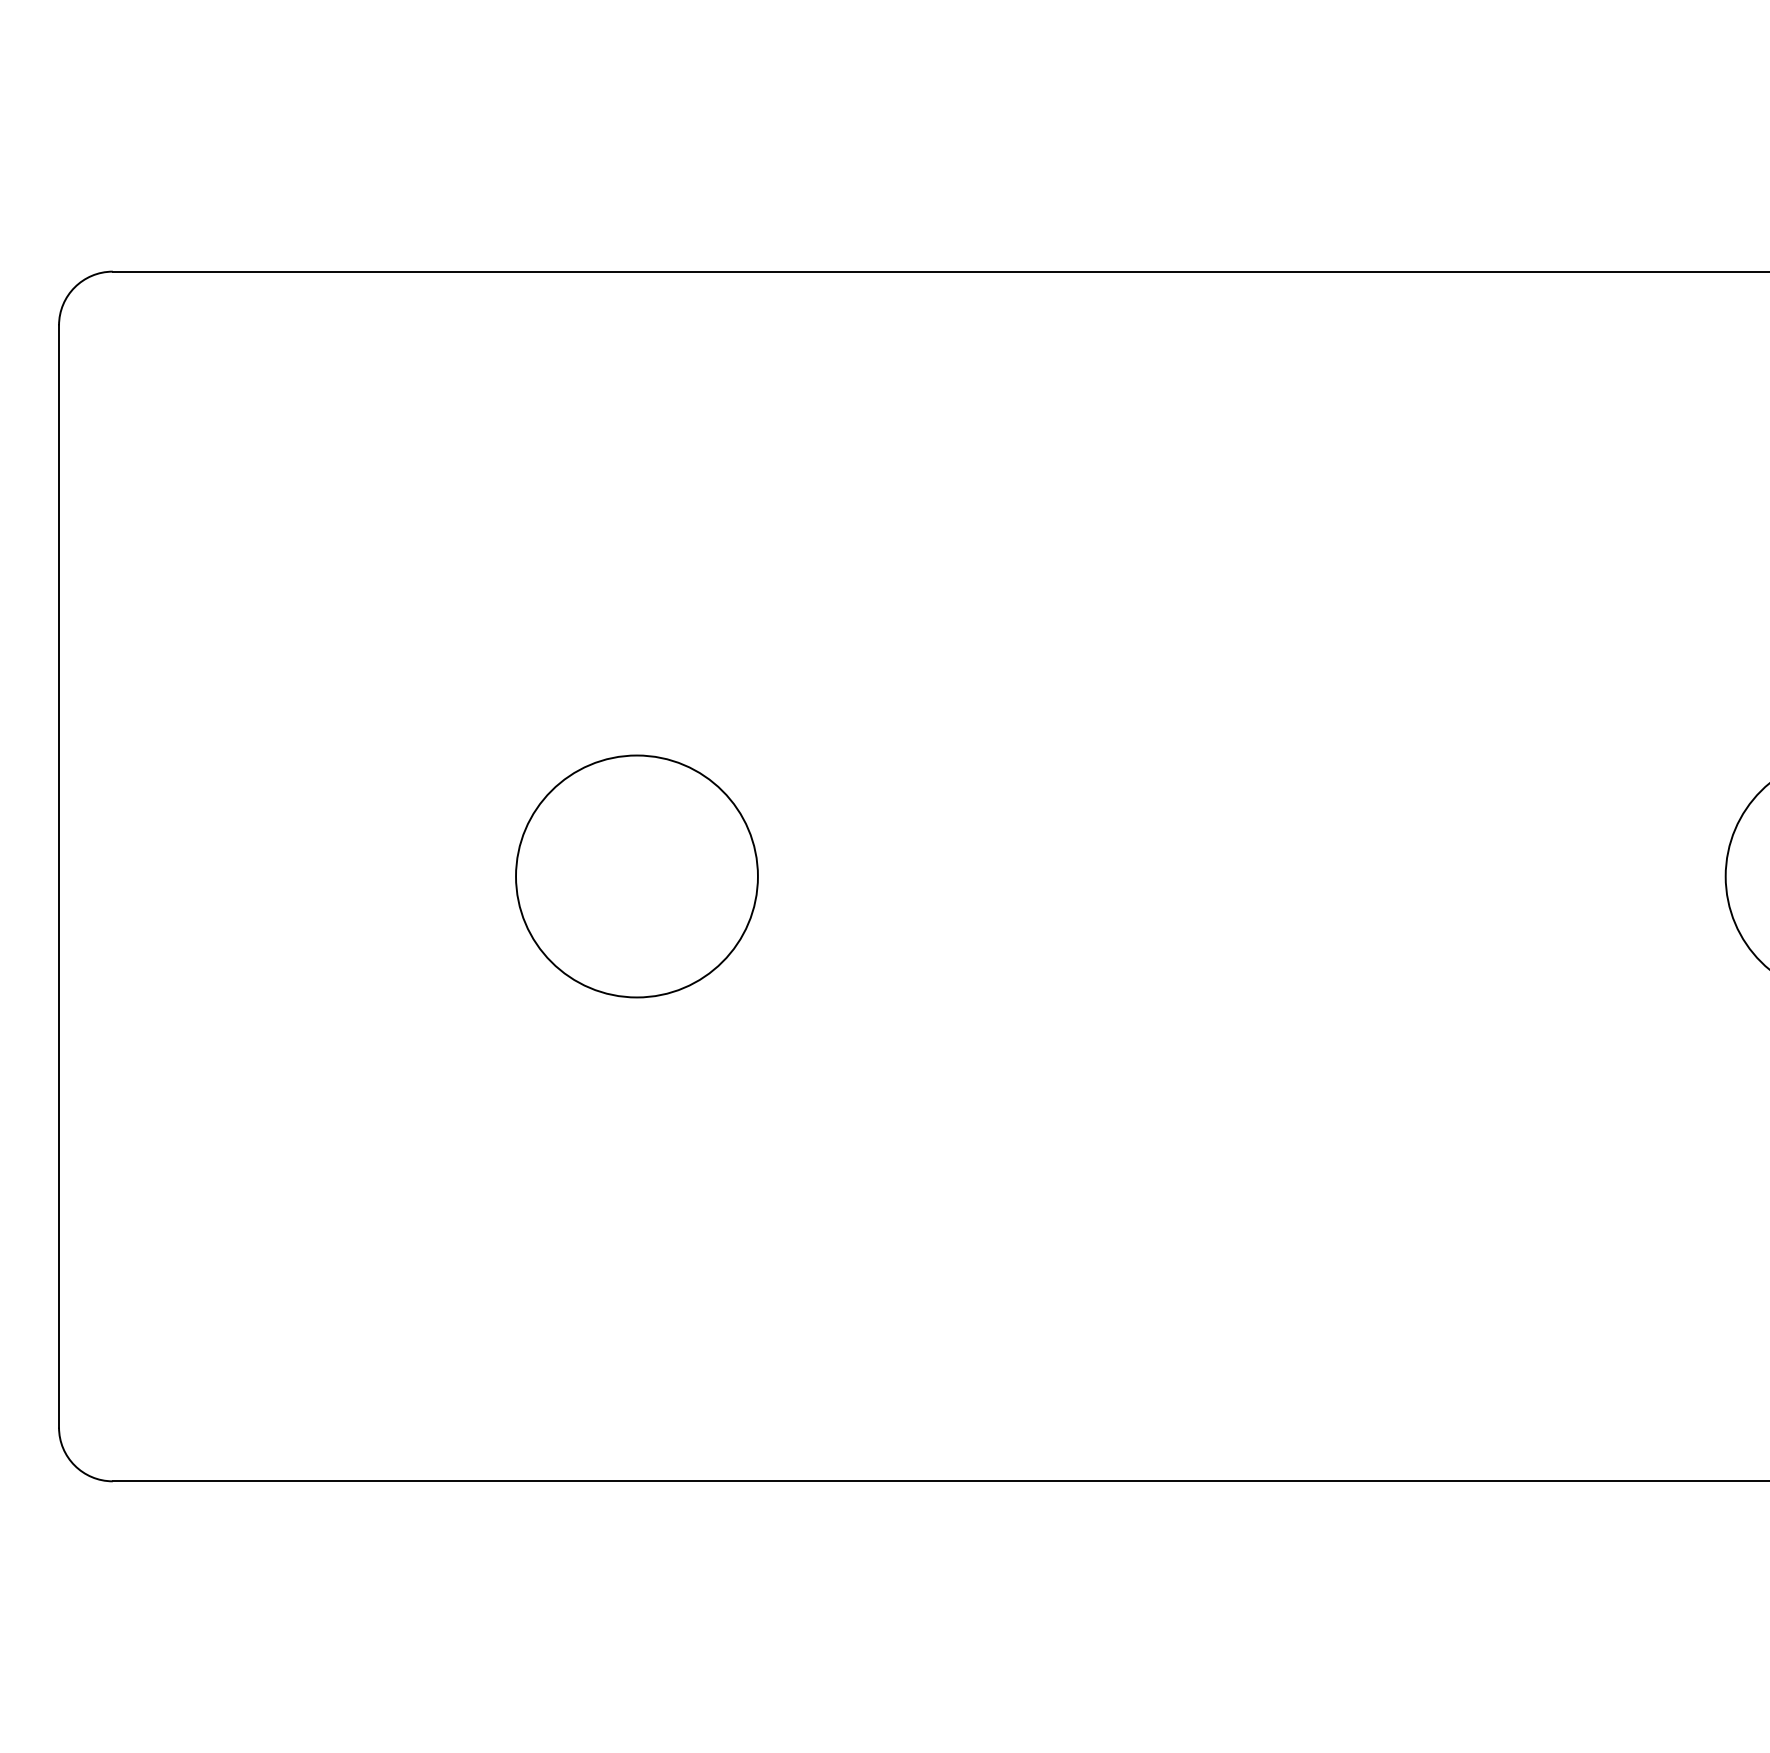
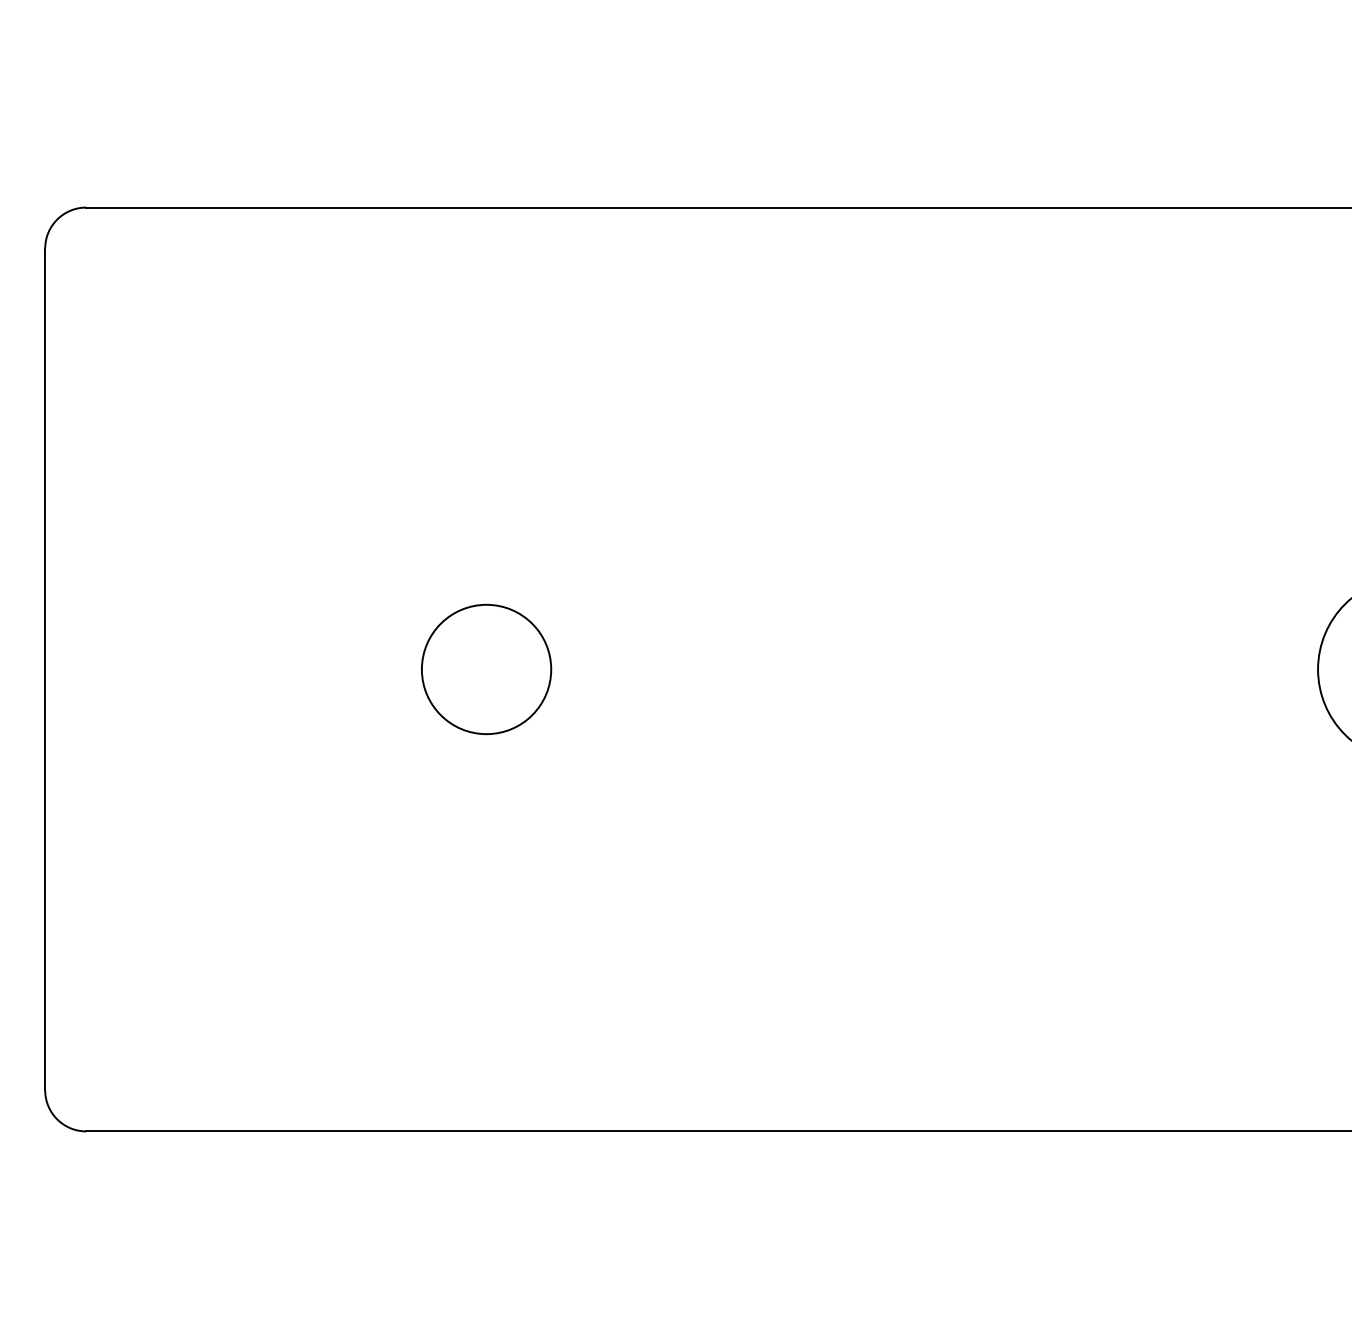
circle: (636, 876) -> (486, 669), size x0.7

